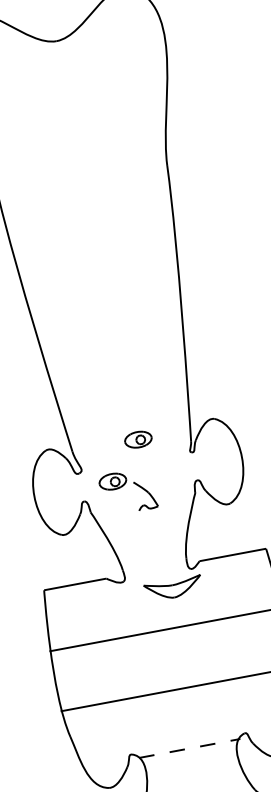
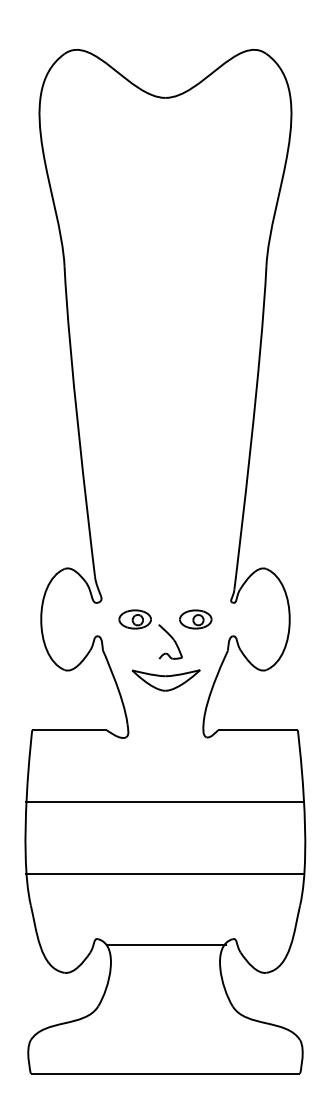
part: (138, 439) -> (195, 619), moved
part: (173, 588) -> (166, 680), moved
line: (189, 748) -> (166, 944), dashed -> solid

